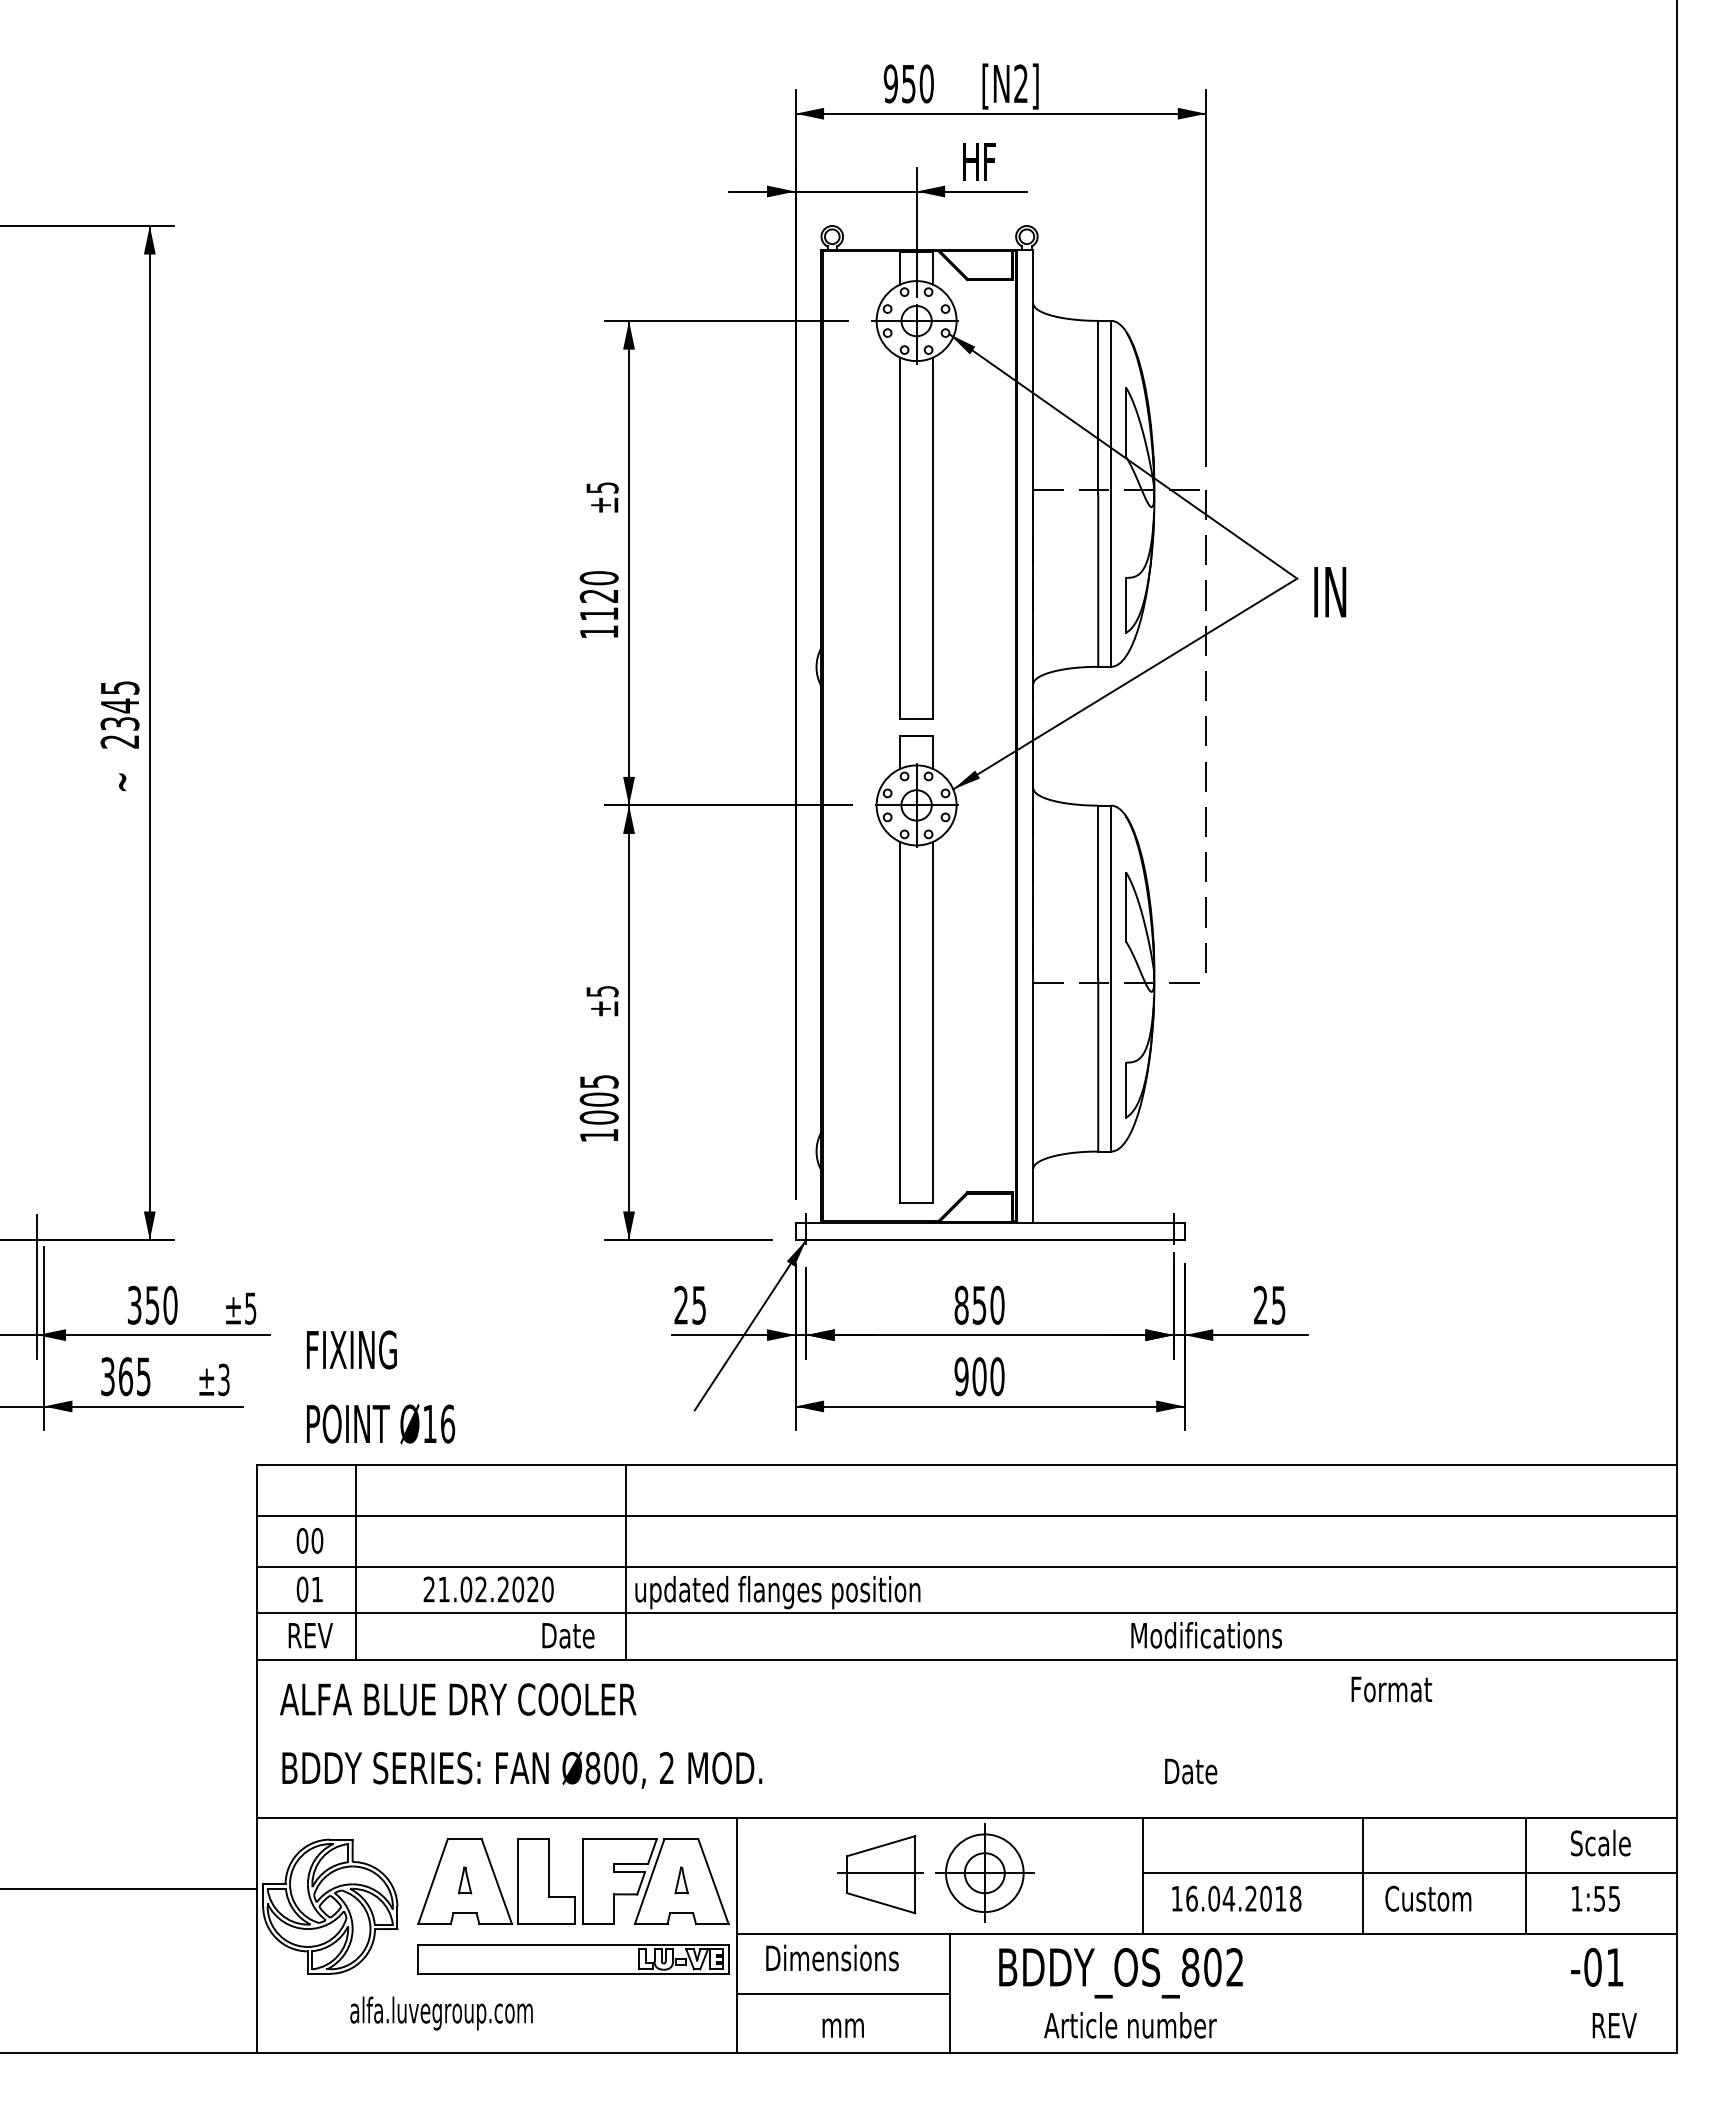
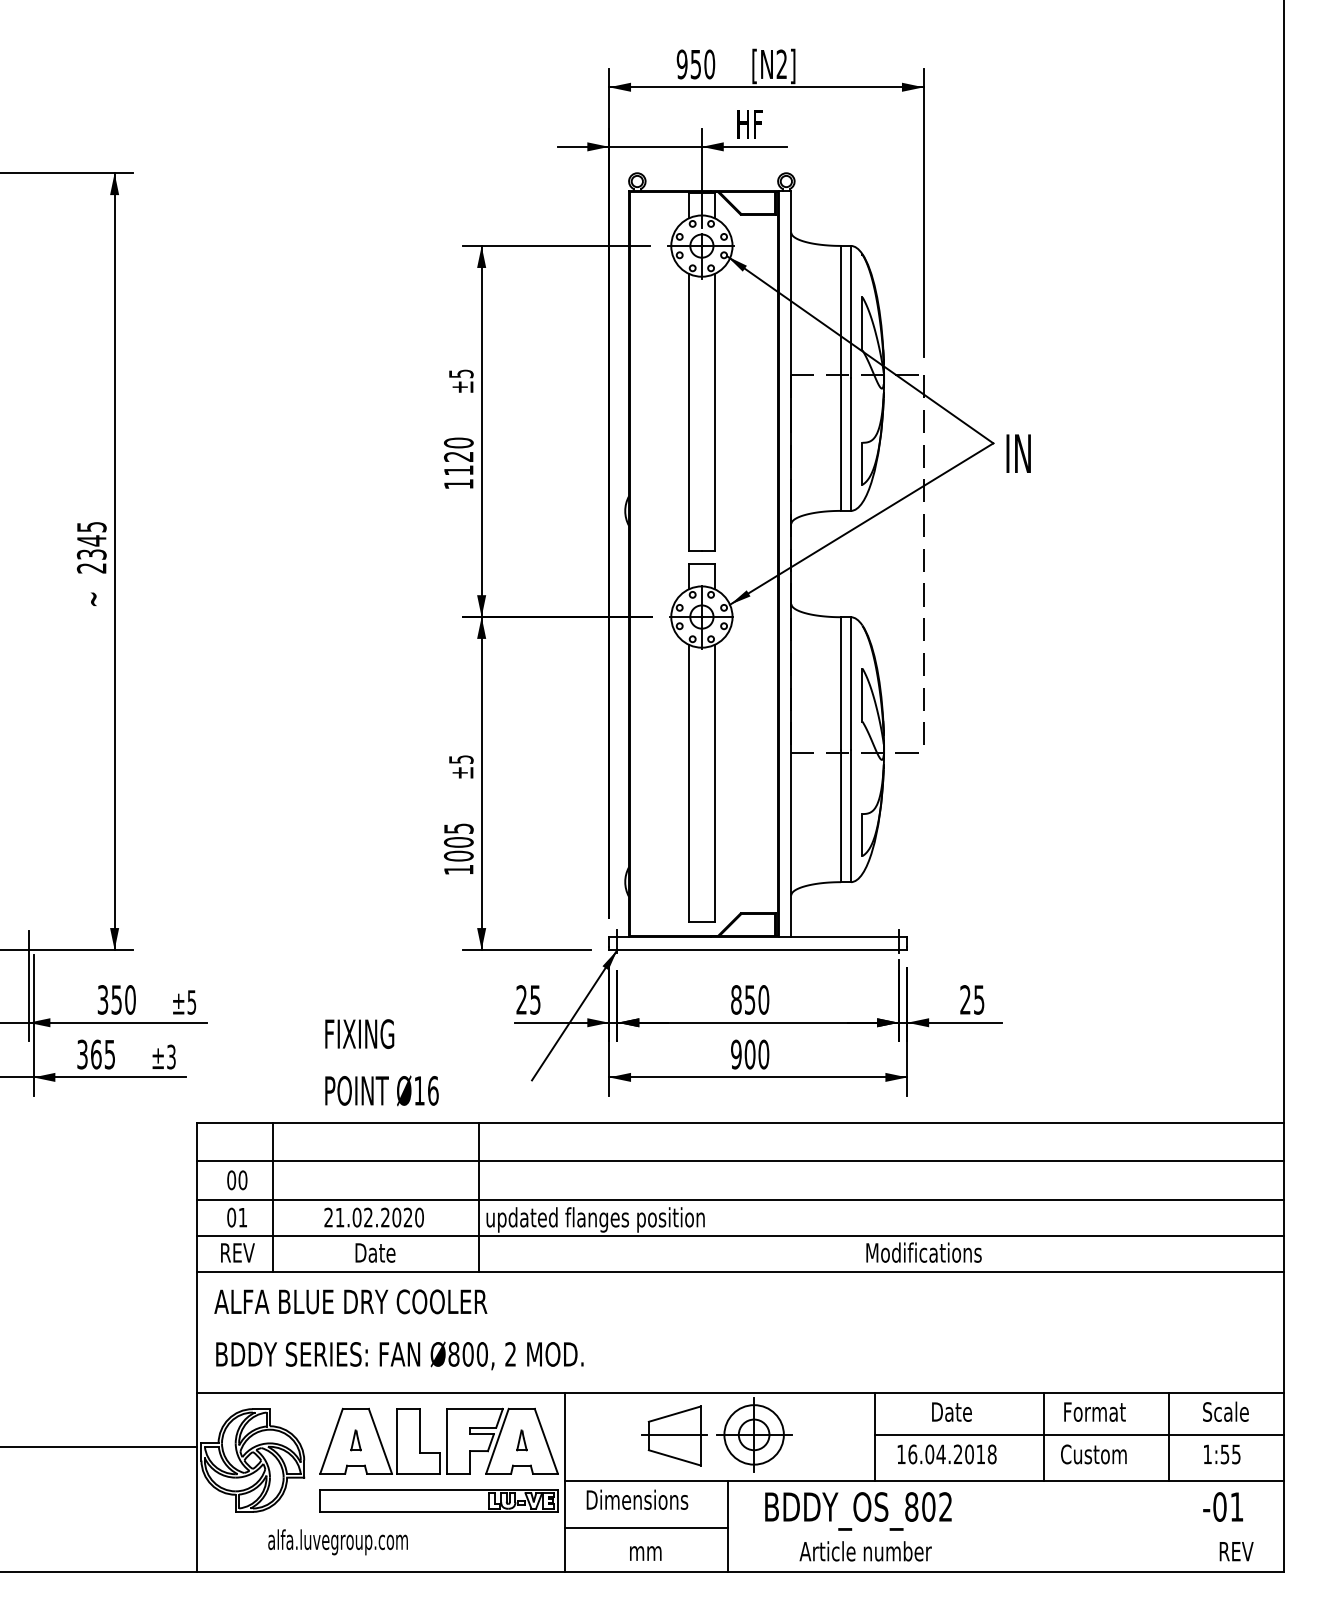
text: (381, 1387) -> (382, 1062), moved
text: (568, 1635) -> (375, 1252), moved
text: (1391, 1689) -> (1094, 1412), moved
text: (1191, 1771) -> (952, 1412), moved

